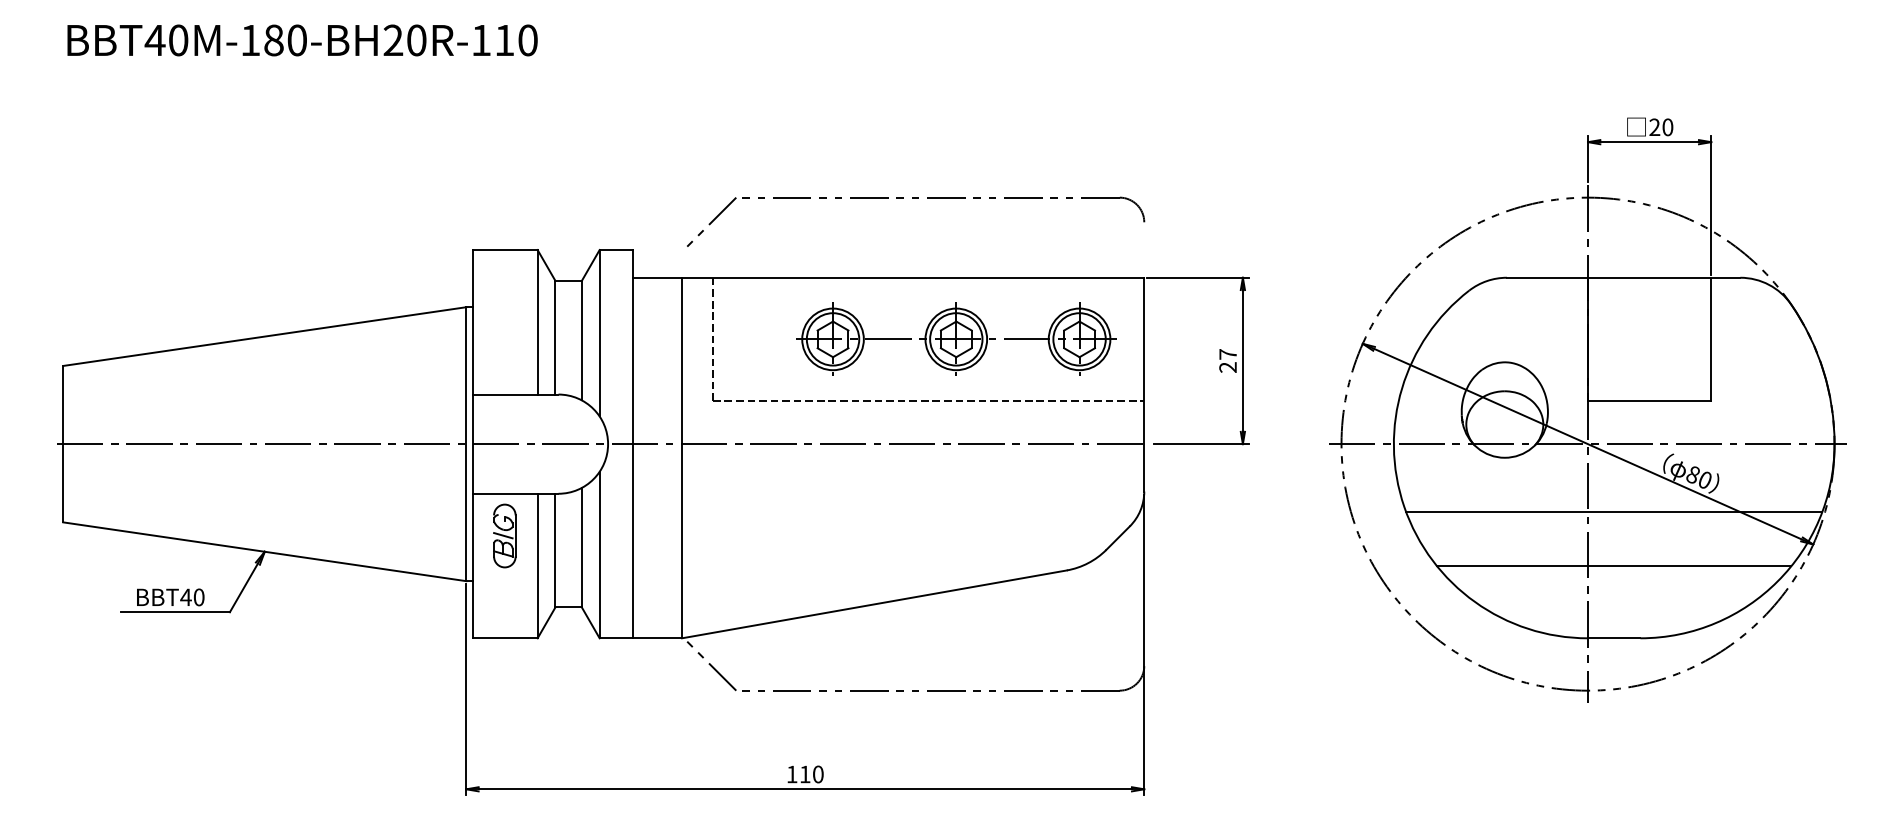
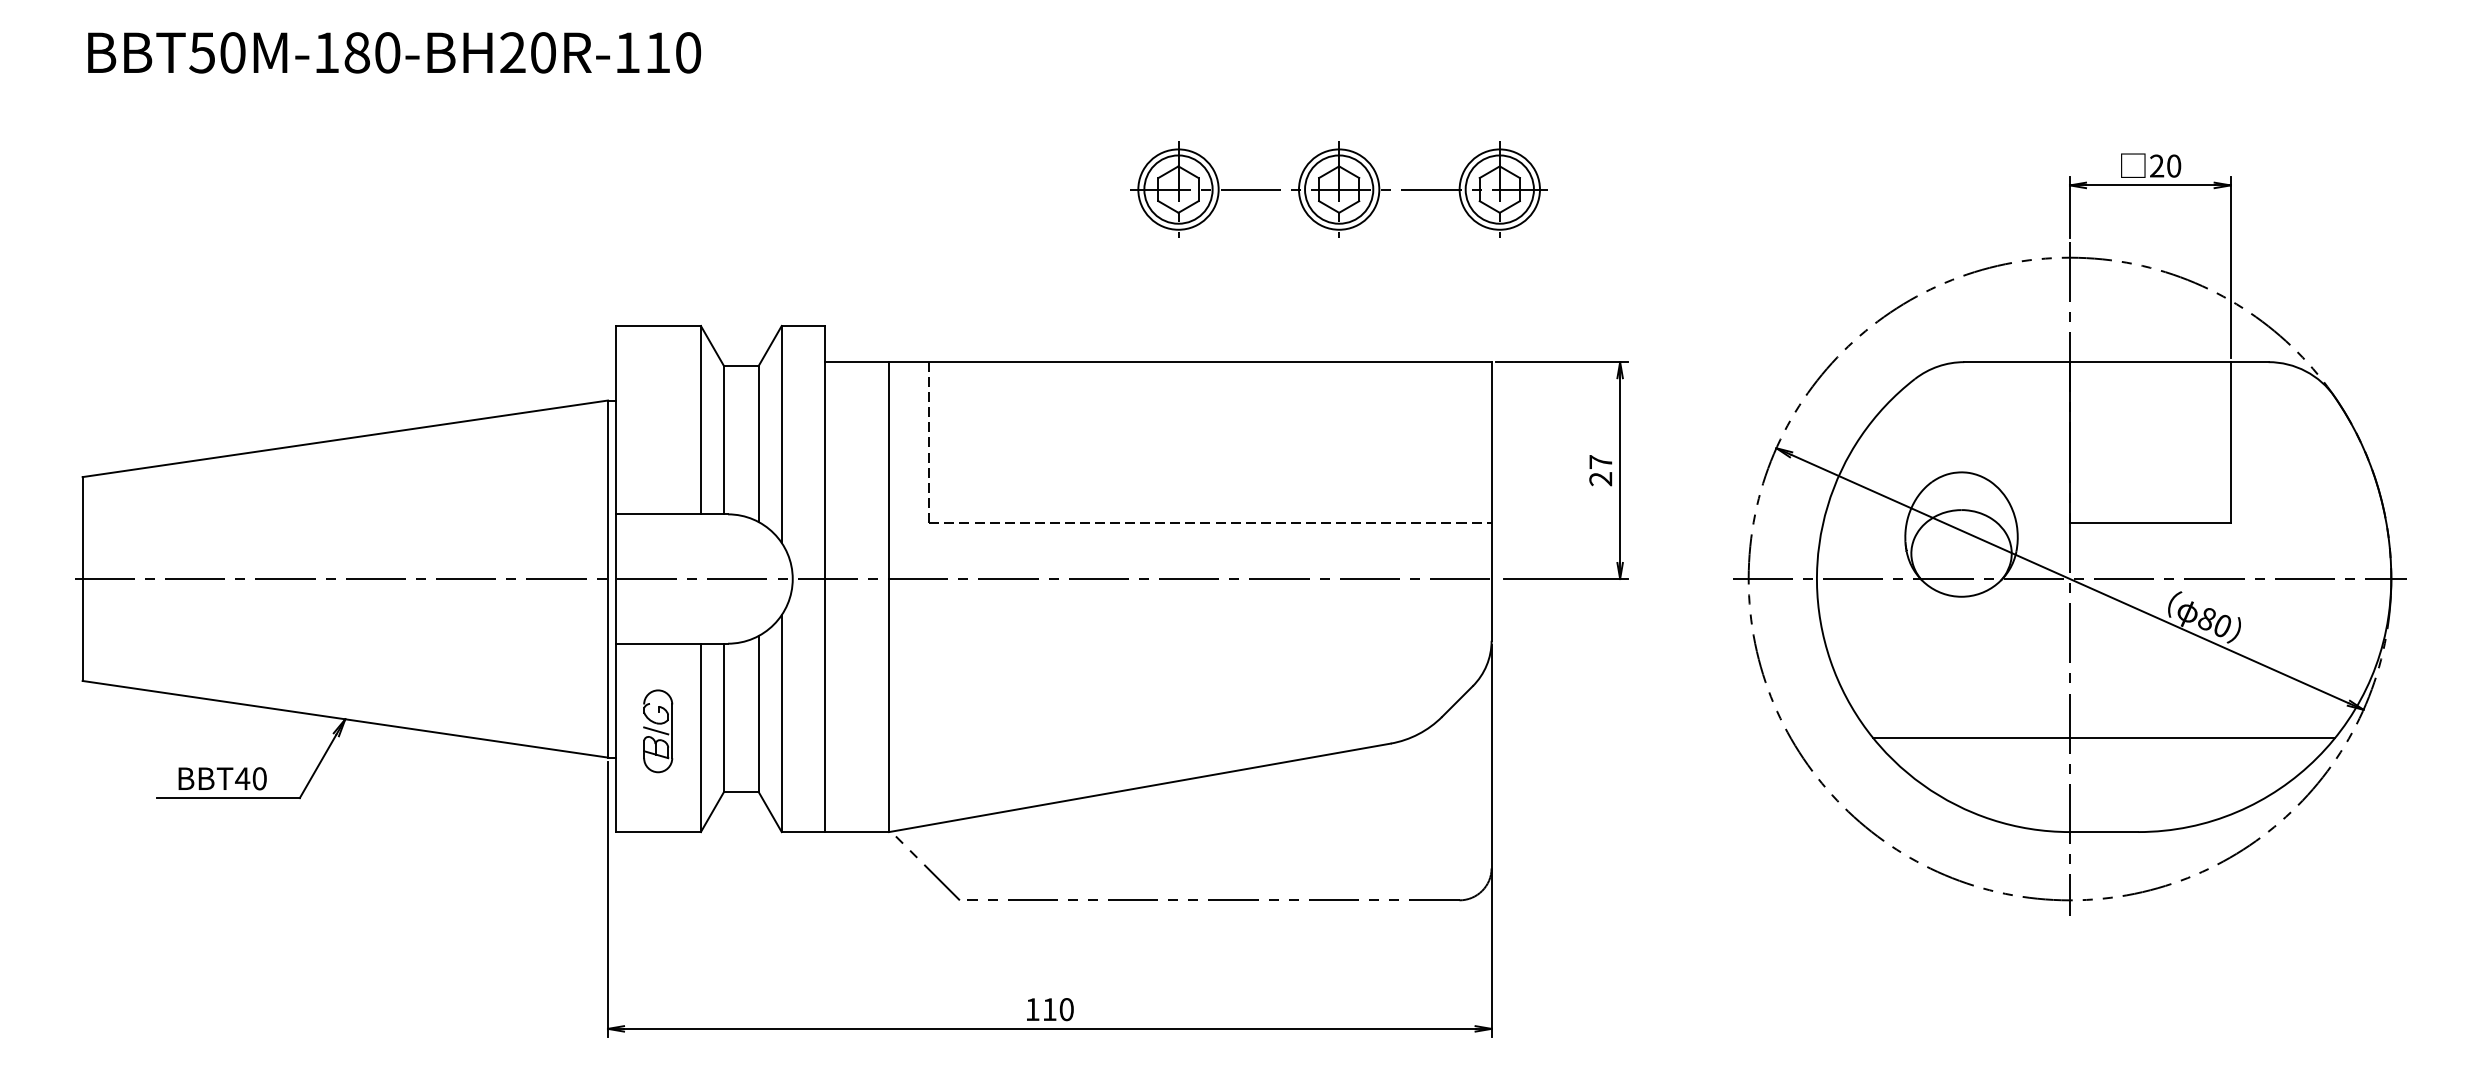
text: (154, 40) -> (201, 52), BBT40M-180-BH20R-110 -> BBT50M-180-BH20R-110
part: (916, 198) -> (1194, 258), removed
part: (956, 338) -> (1339, 188), moved
line: (1614, 511) -> (2104, 666), removed
part: (504, 535) -> (657, 730), moved

